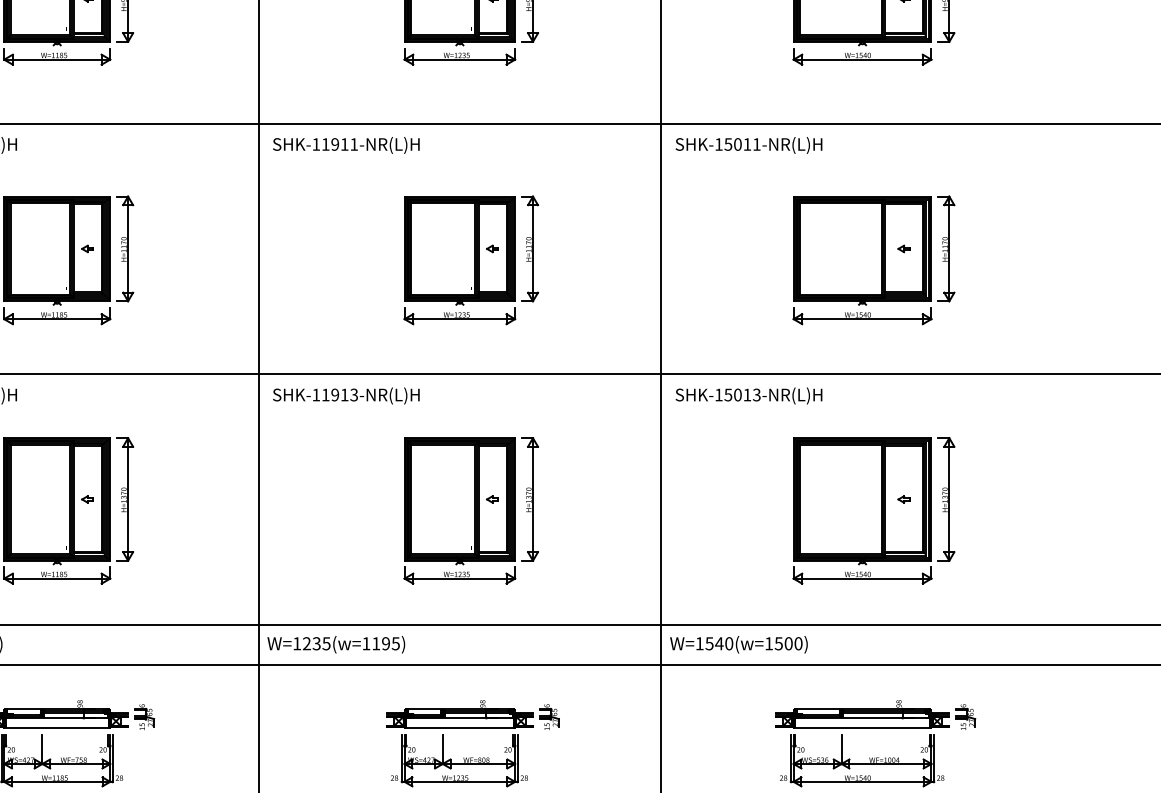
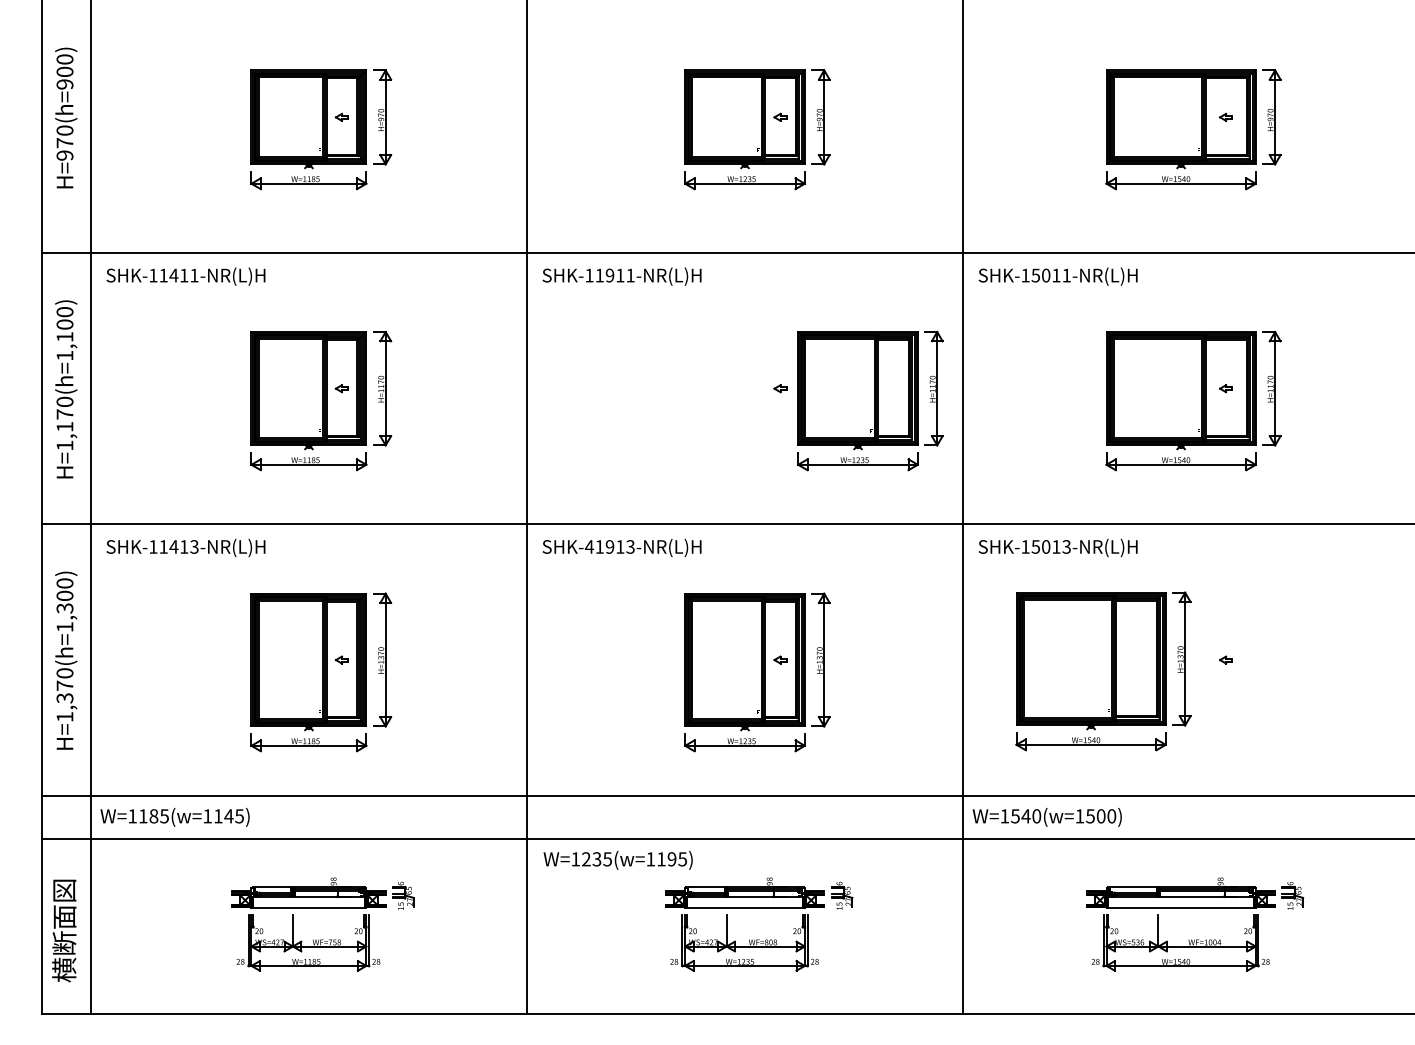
part: (471, 259) -> (870, 400), moved
text: (316, 394) -> (589, 546), SHK-11913-NR(L)H -> SHK-41913-NR(L)H
part: (873, 510) -> (1103, 671), moved
text: (335, 644) -> (617, 860), moved

